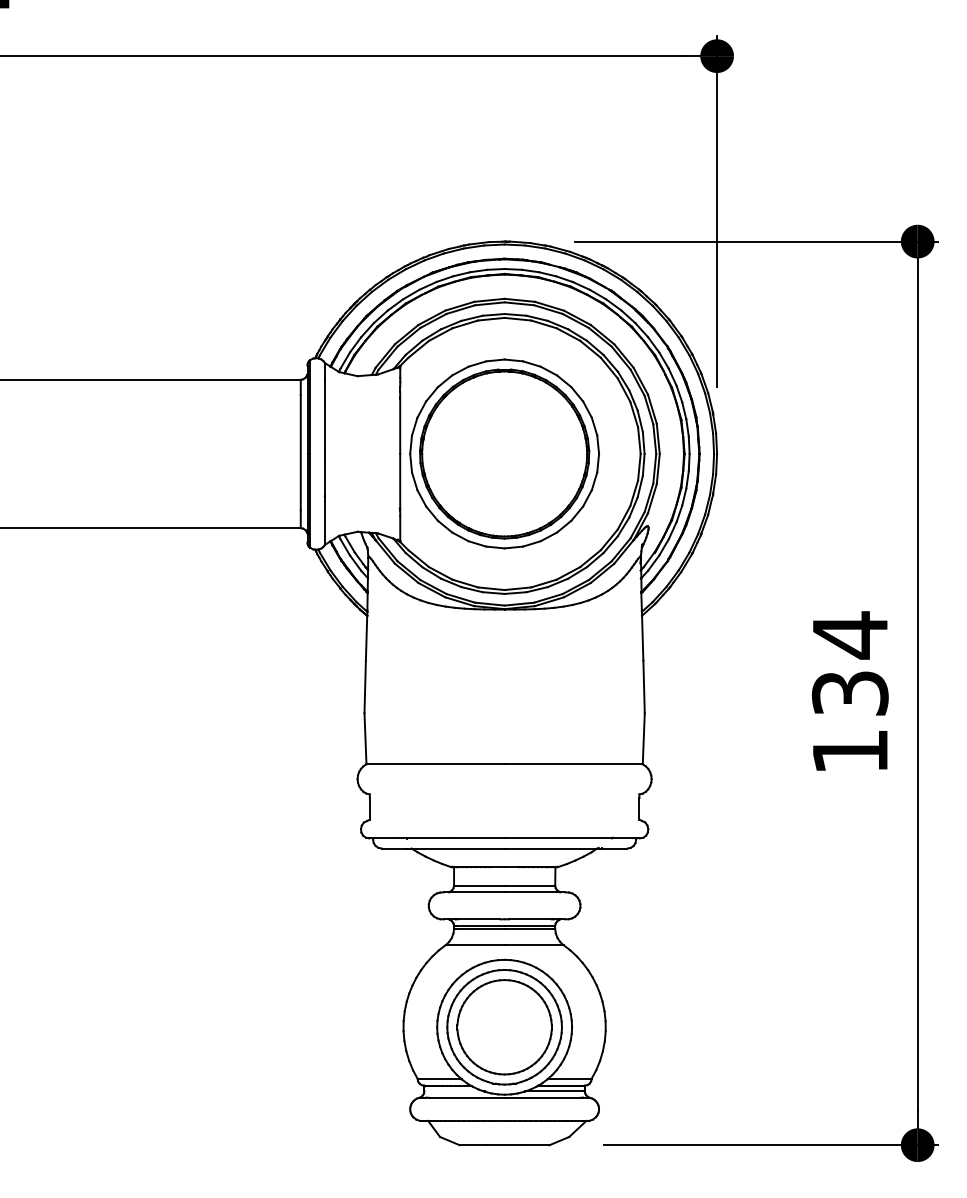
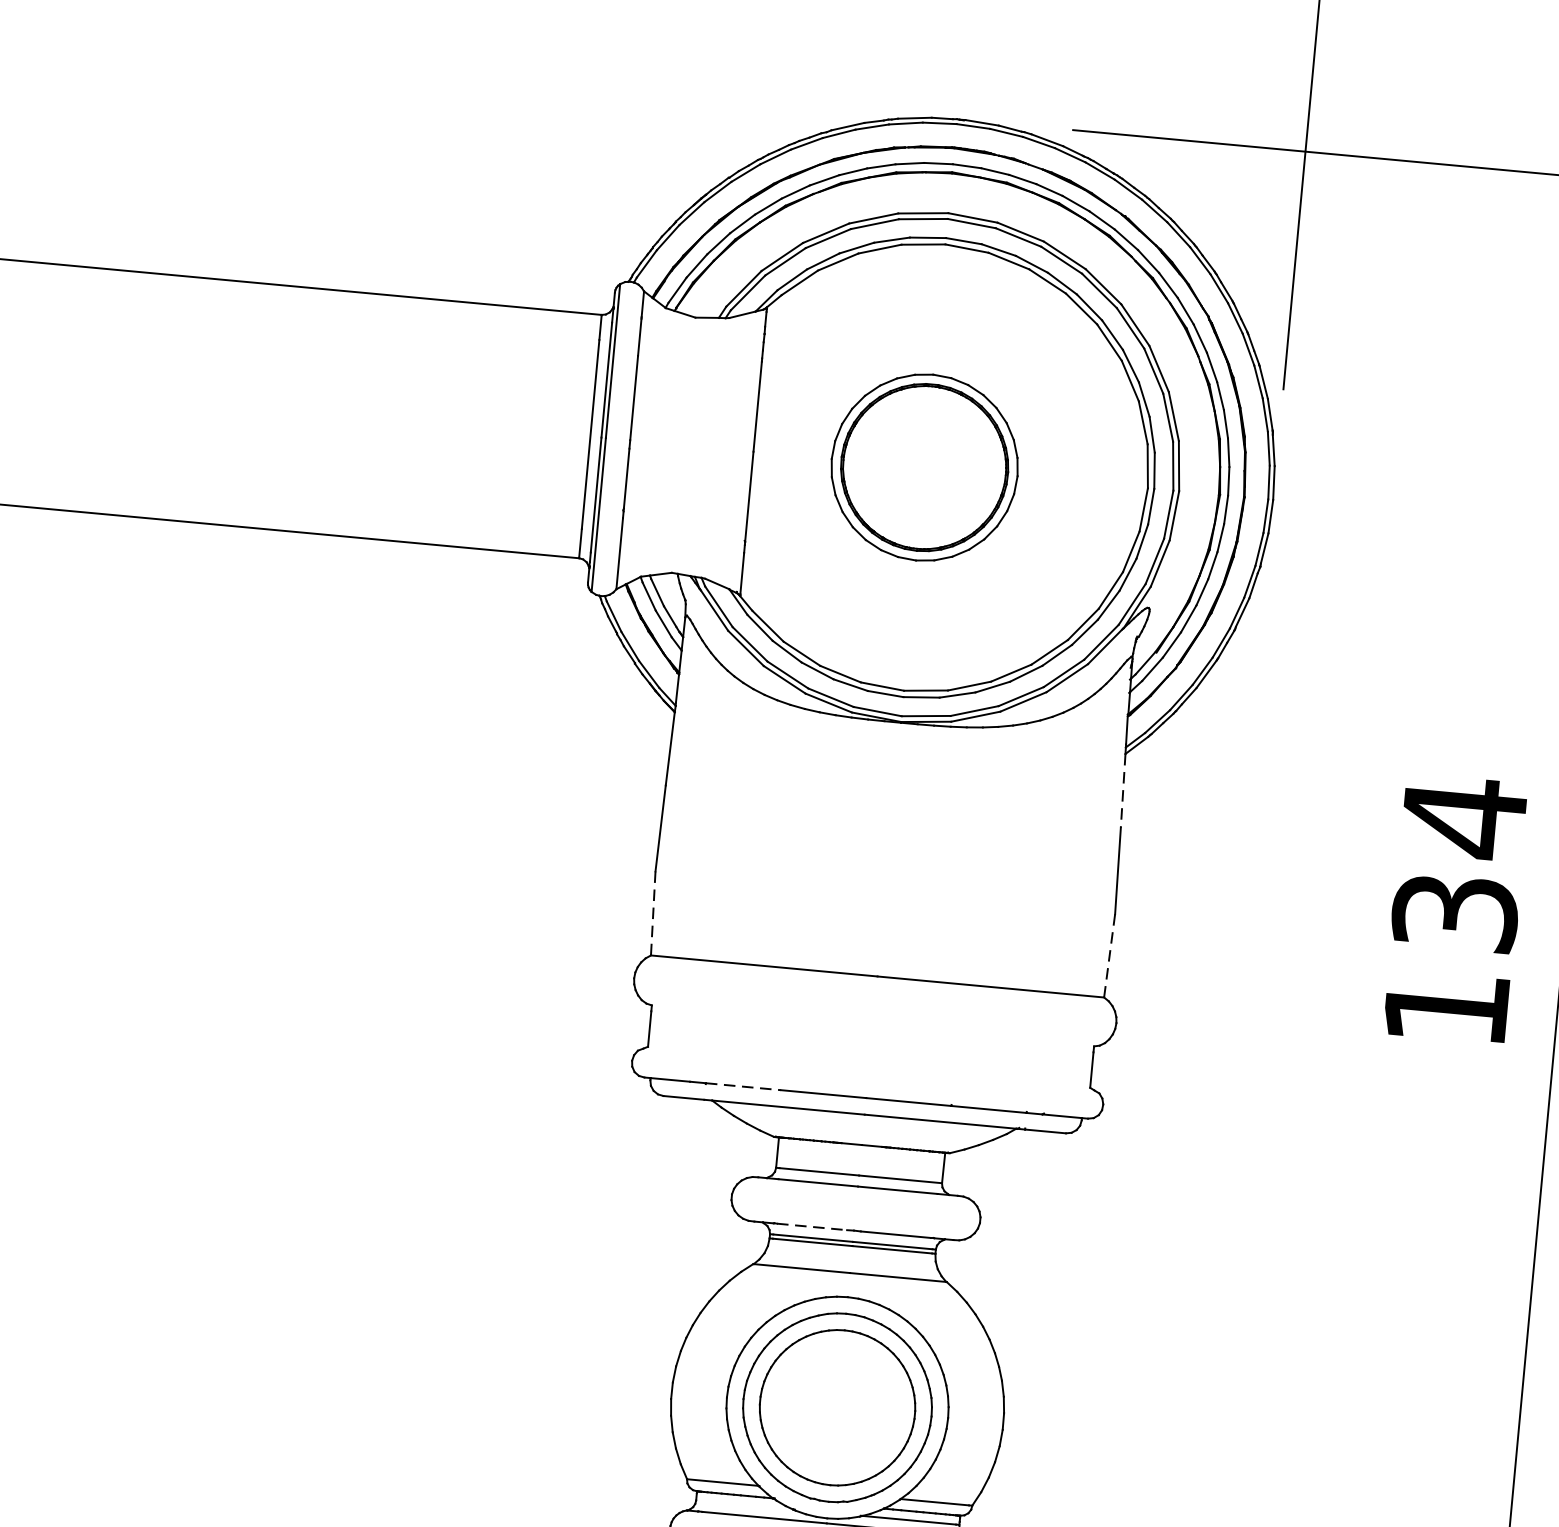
part: (504, 453) -> (924, 466), size x0.6
line: (642, 638) -> (1122, 791), solid -> dashed
line: (365, 738) -> (653, 913), solid -> dashed
line: (643, 738) -> (1109, 955), solid -> dashed
line: (429, 838) -> (743, 1086), solid -> dashed
line: (479, 919) -> (812, 1227), solid -> dashed

